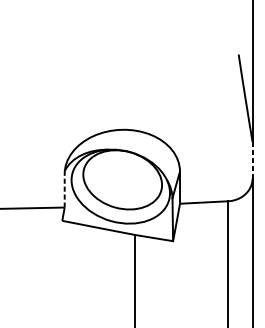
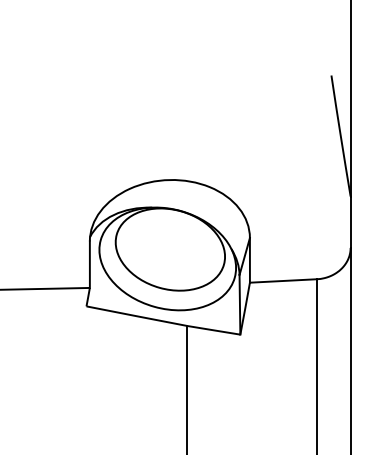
line: (252, 160) -> (350, 222), dashed -> solid
line: (64, 190) -> (89, 264), dashed -> solid

